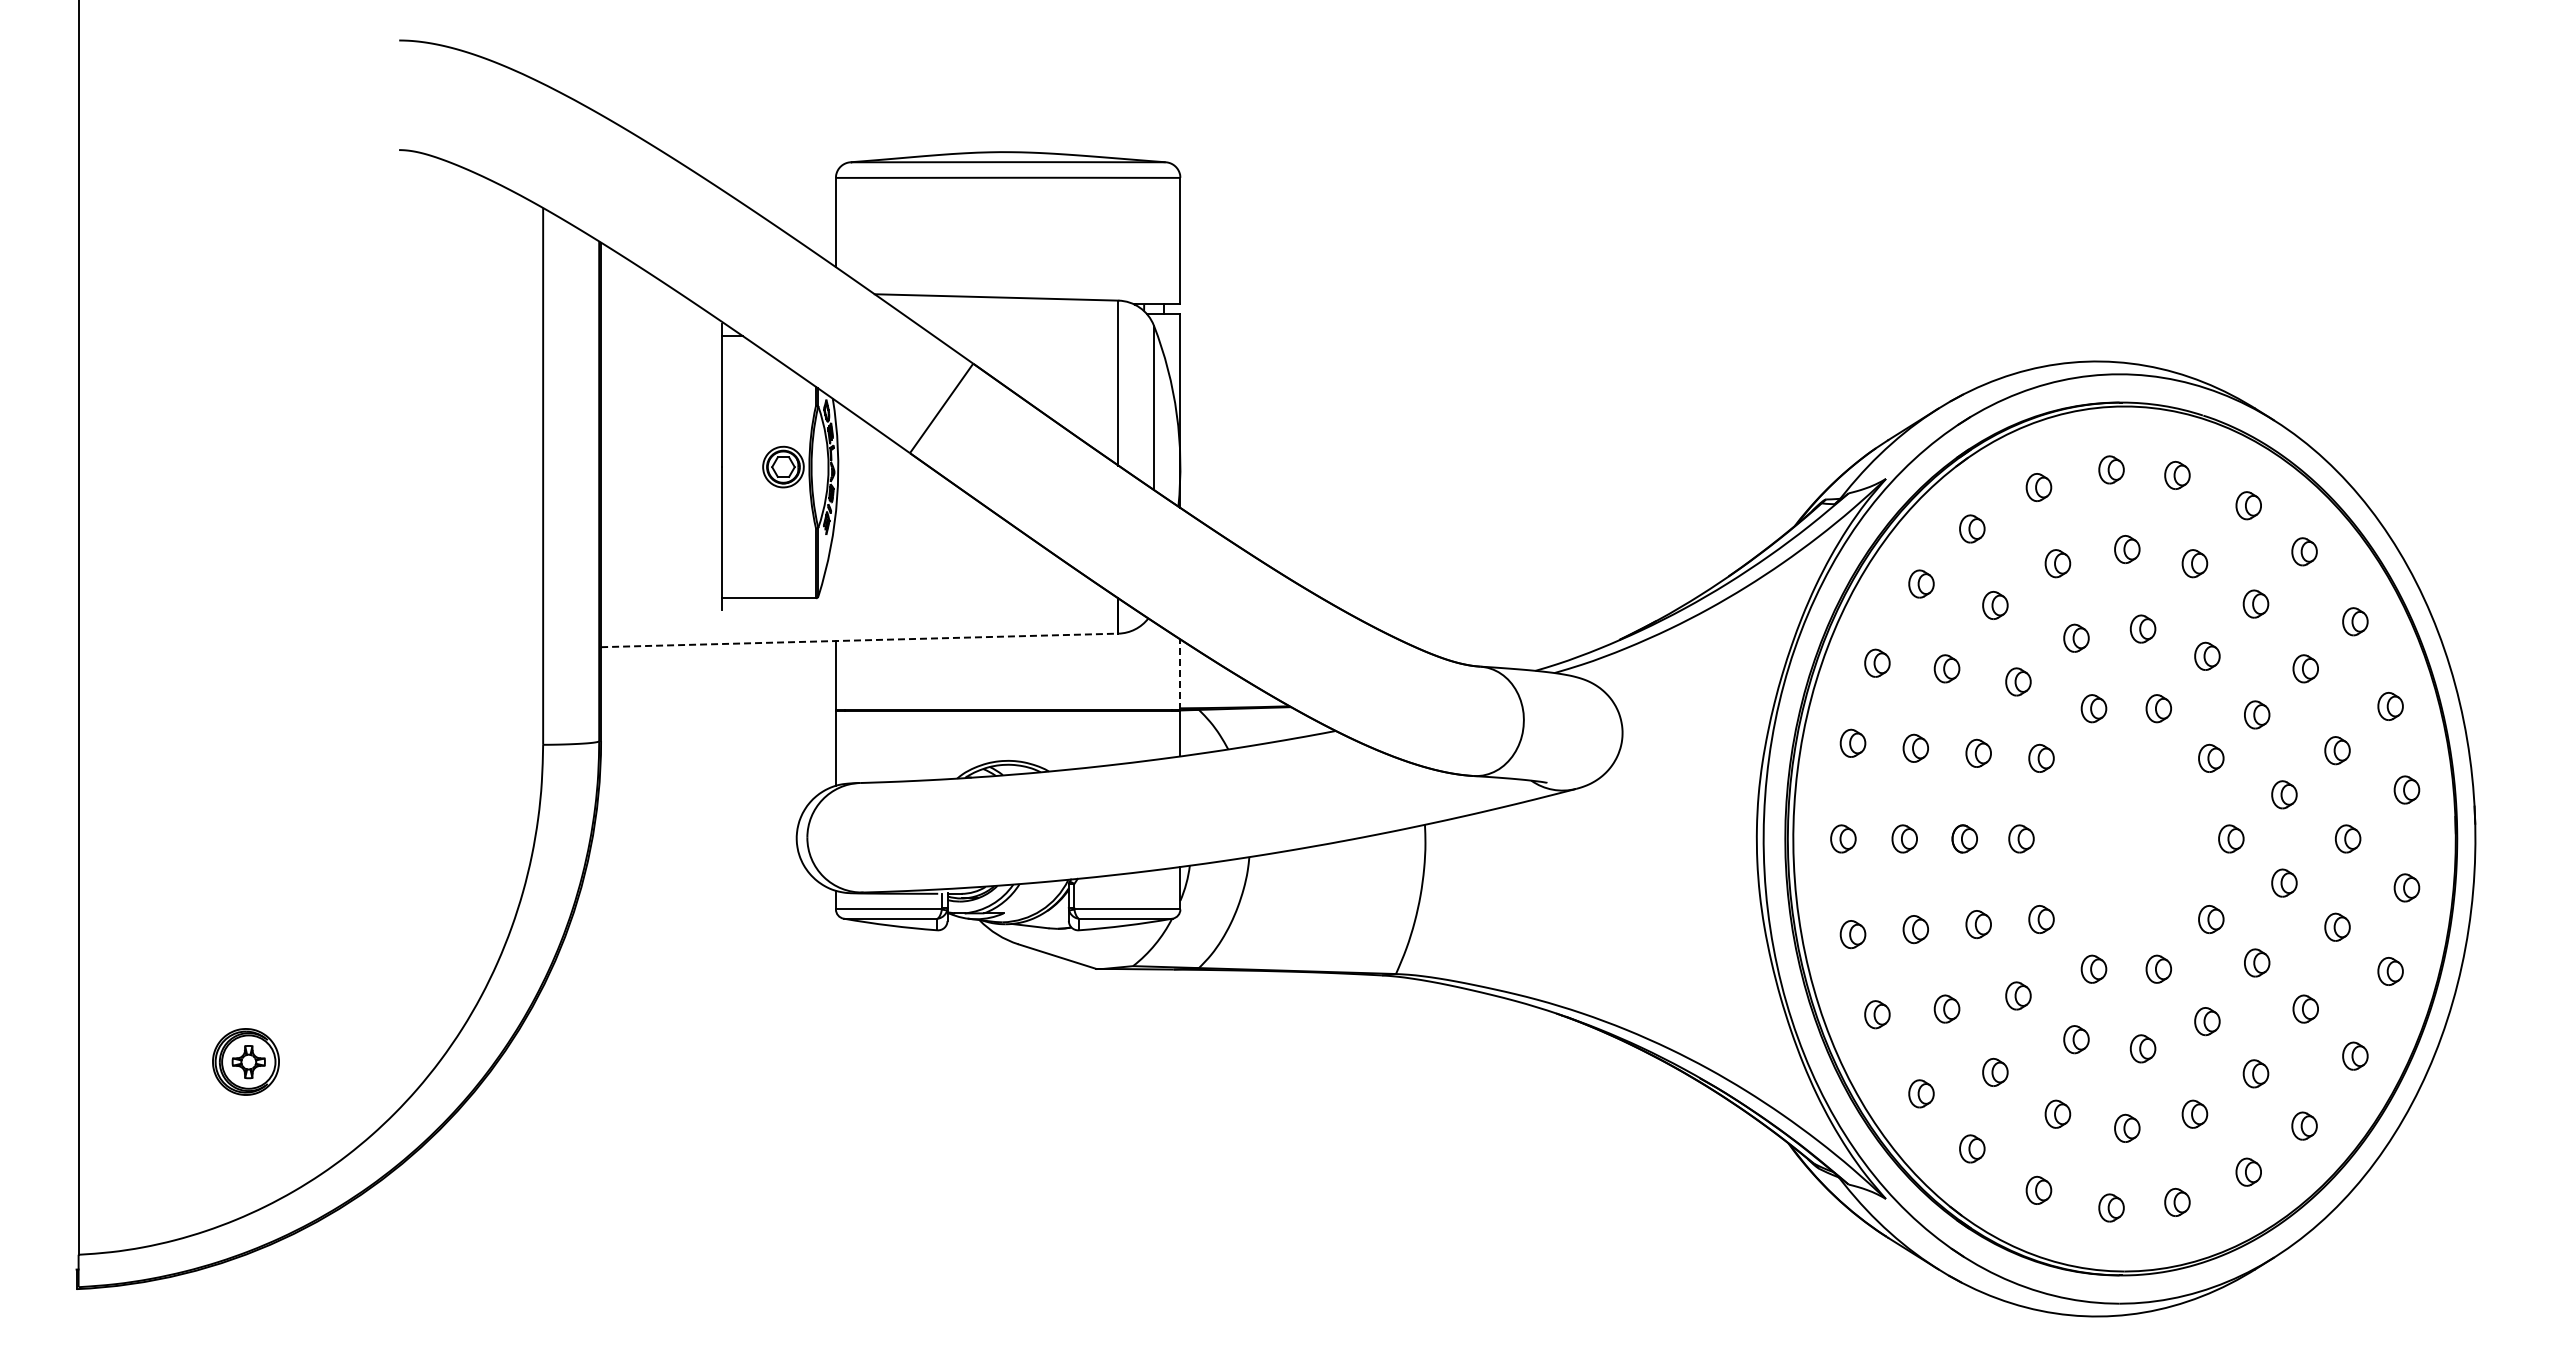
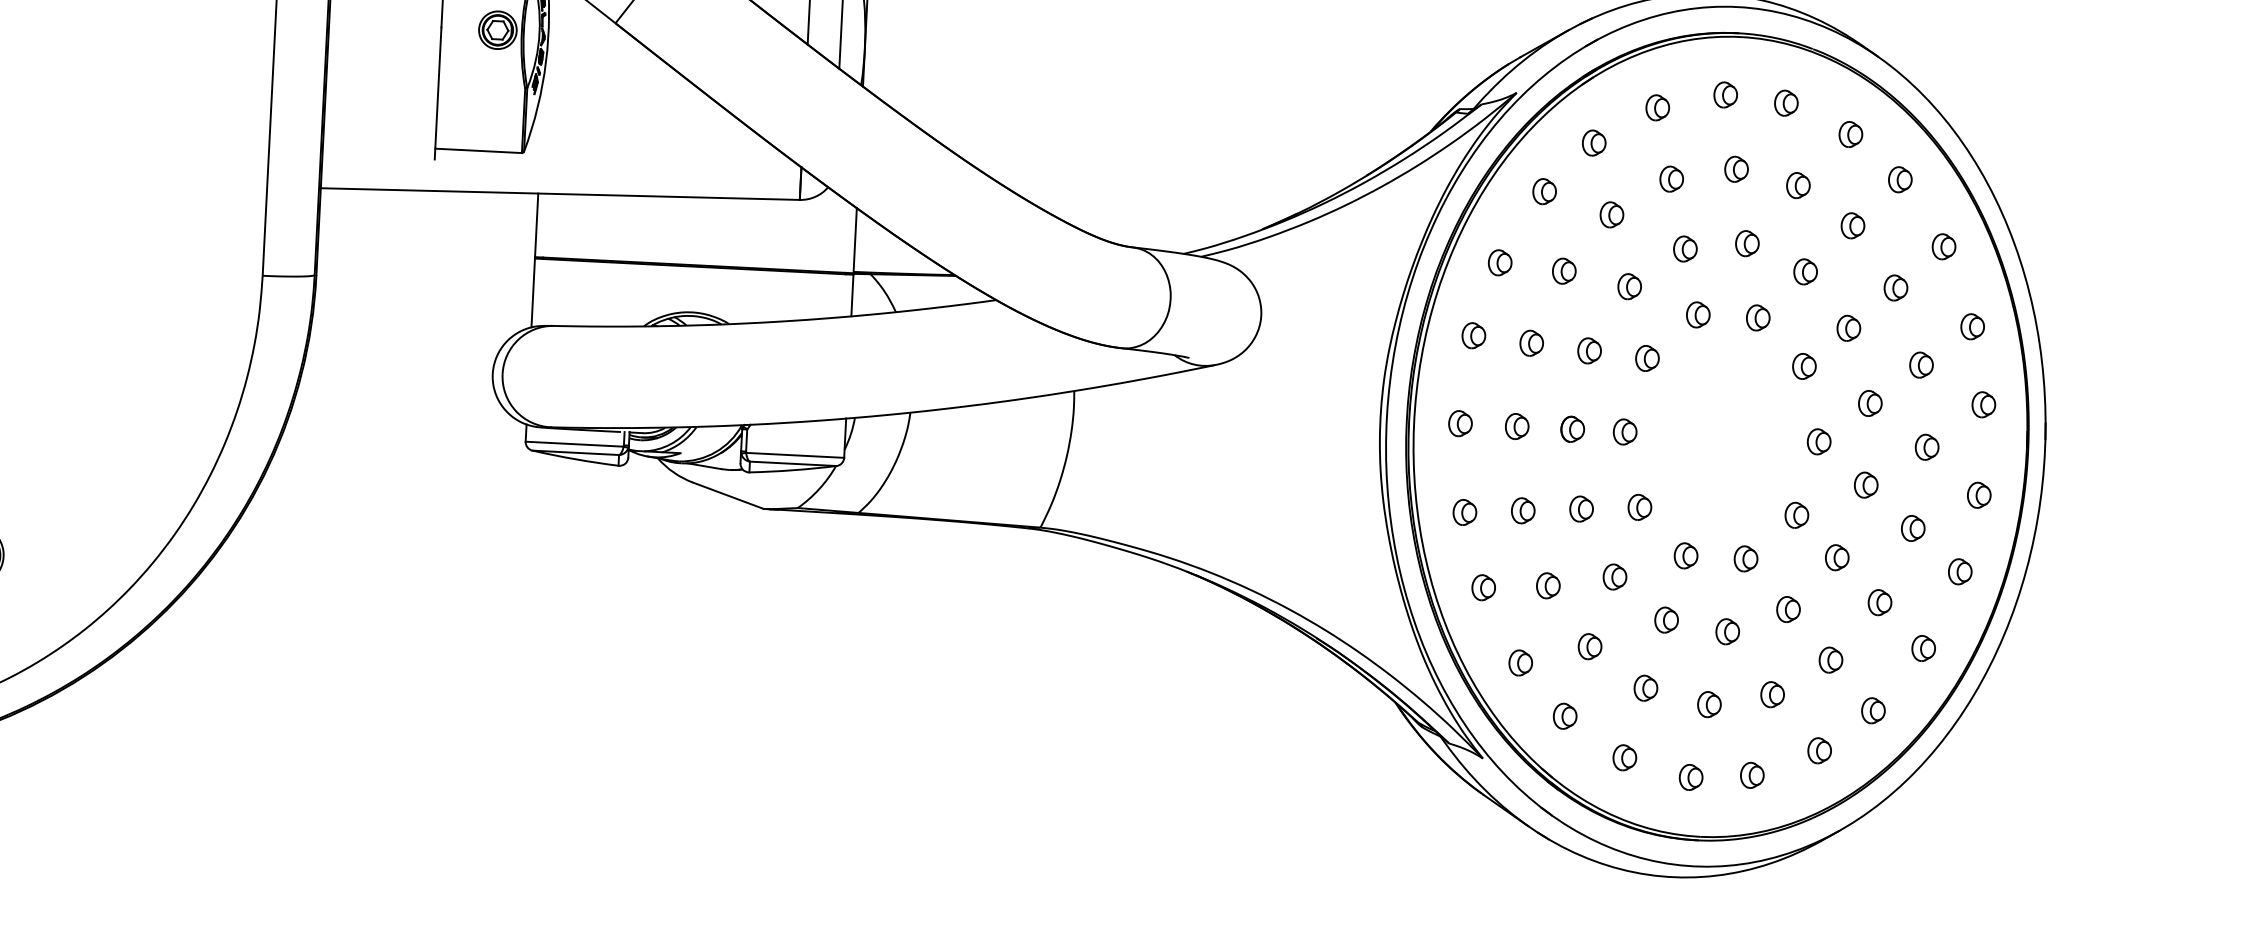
line: (859, 640) -> (560, 194), dashed -> solid
line: (1180, 674) -> (855, 240), dashed -> solid

